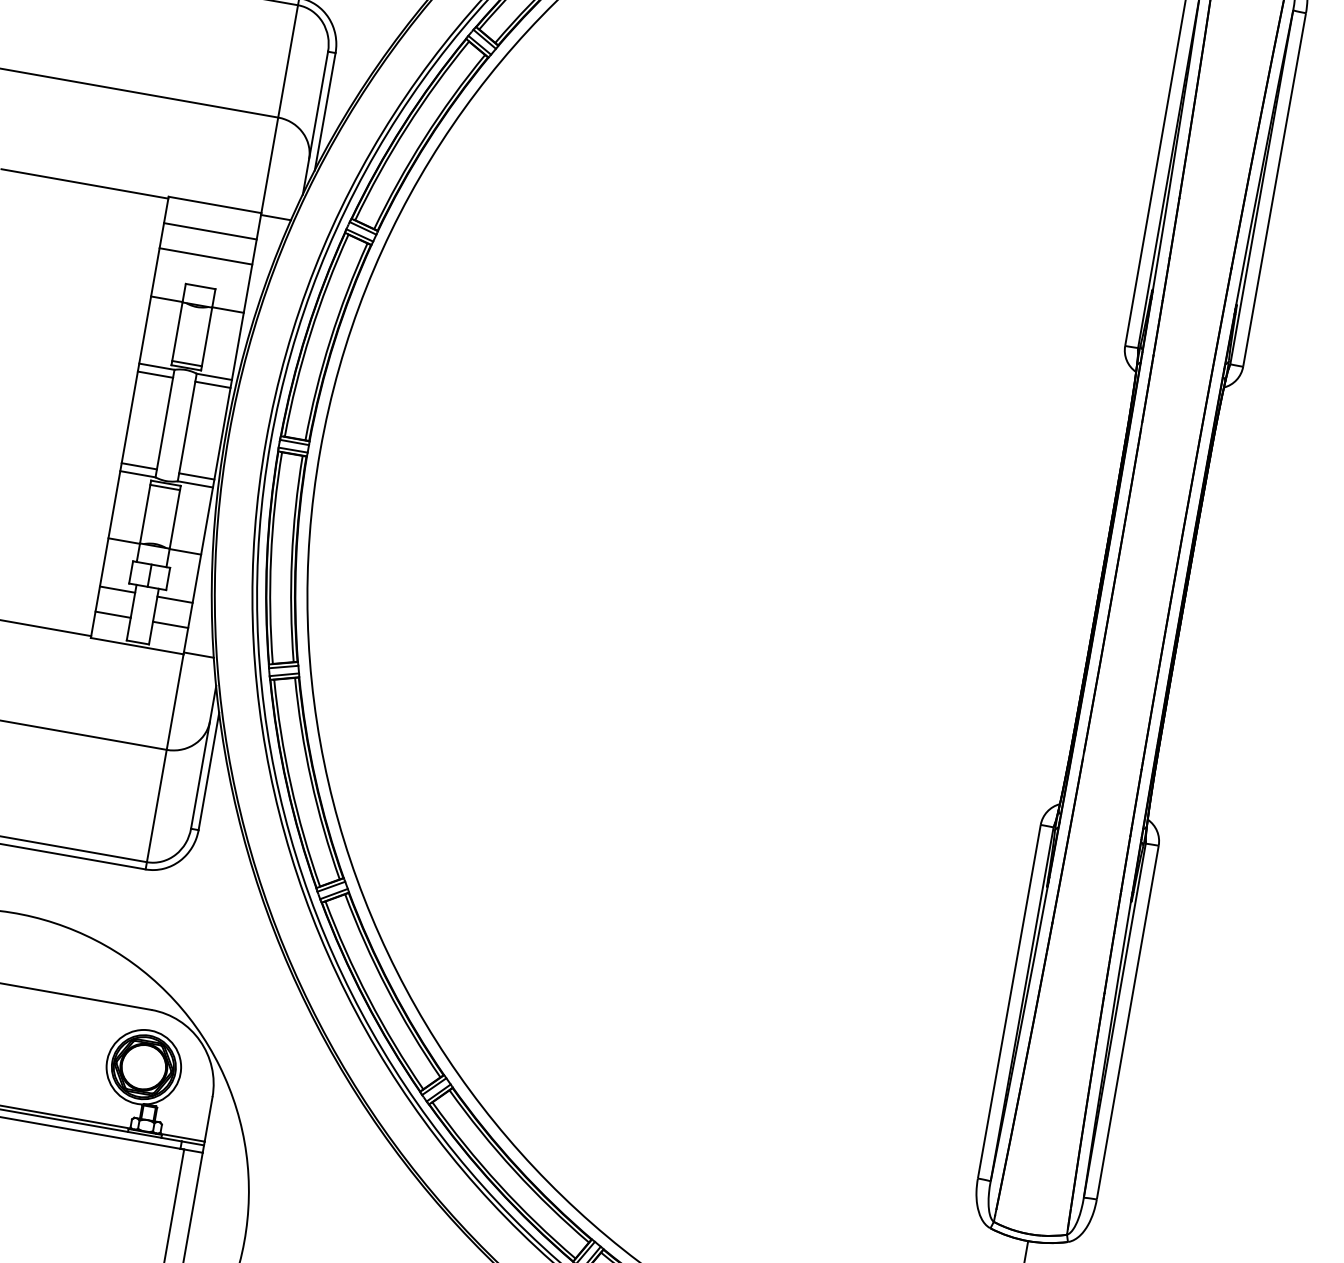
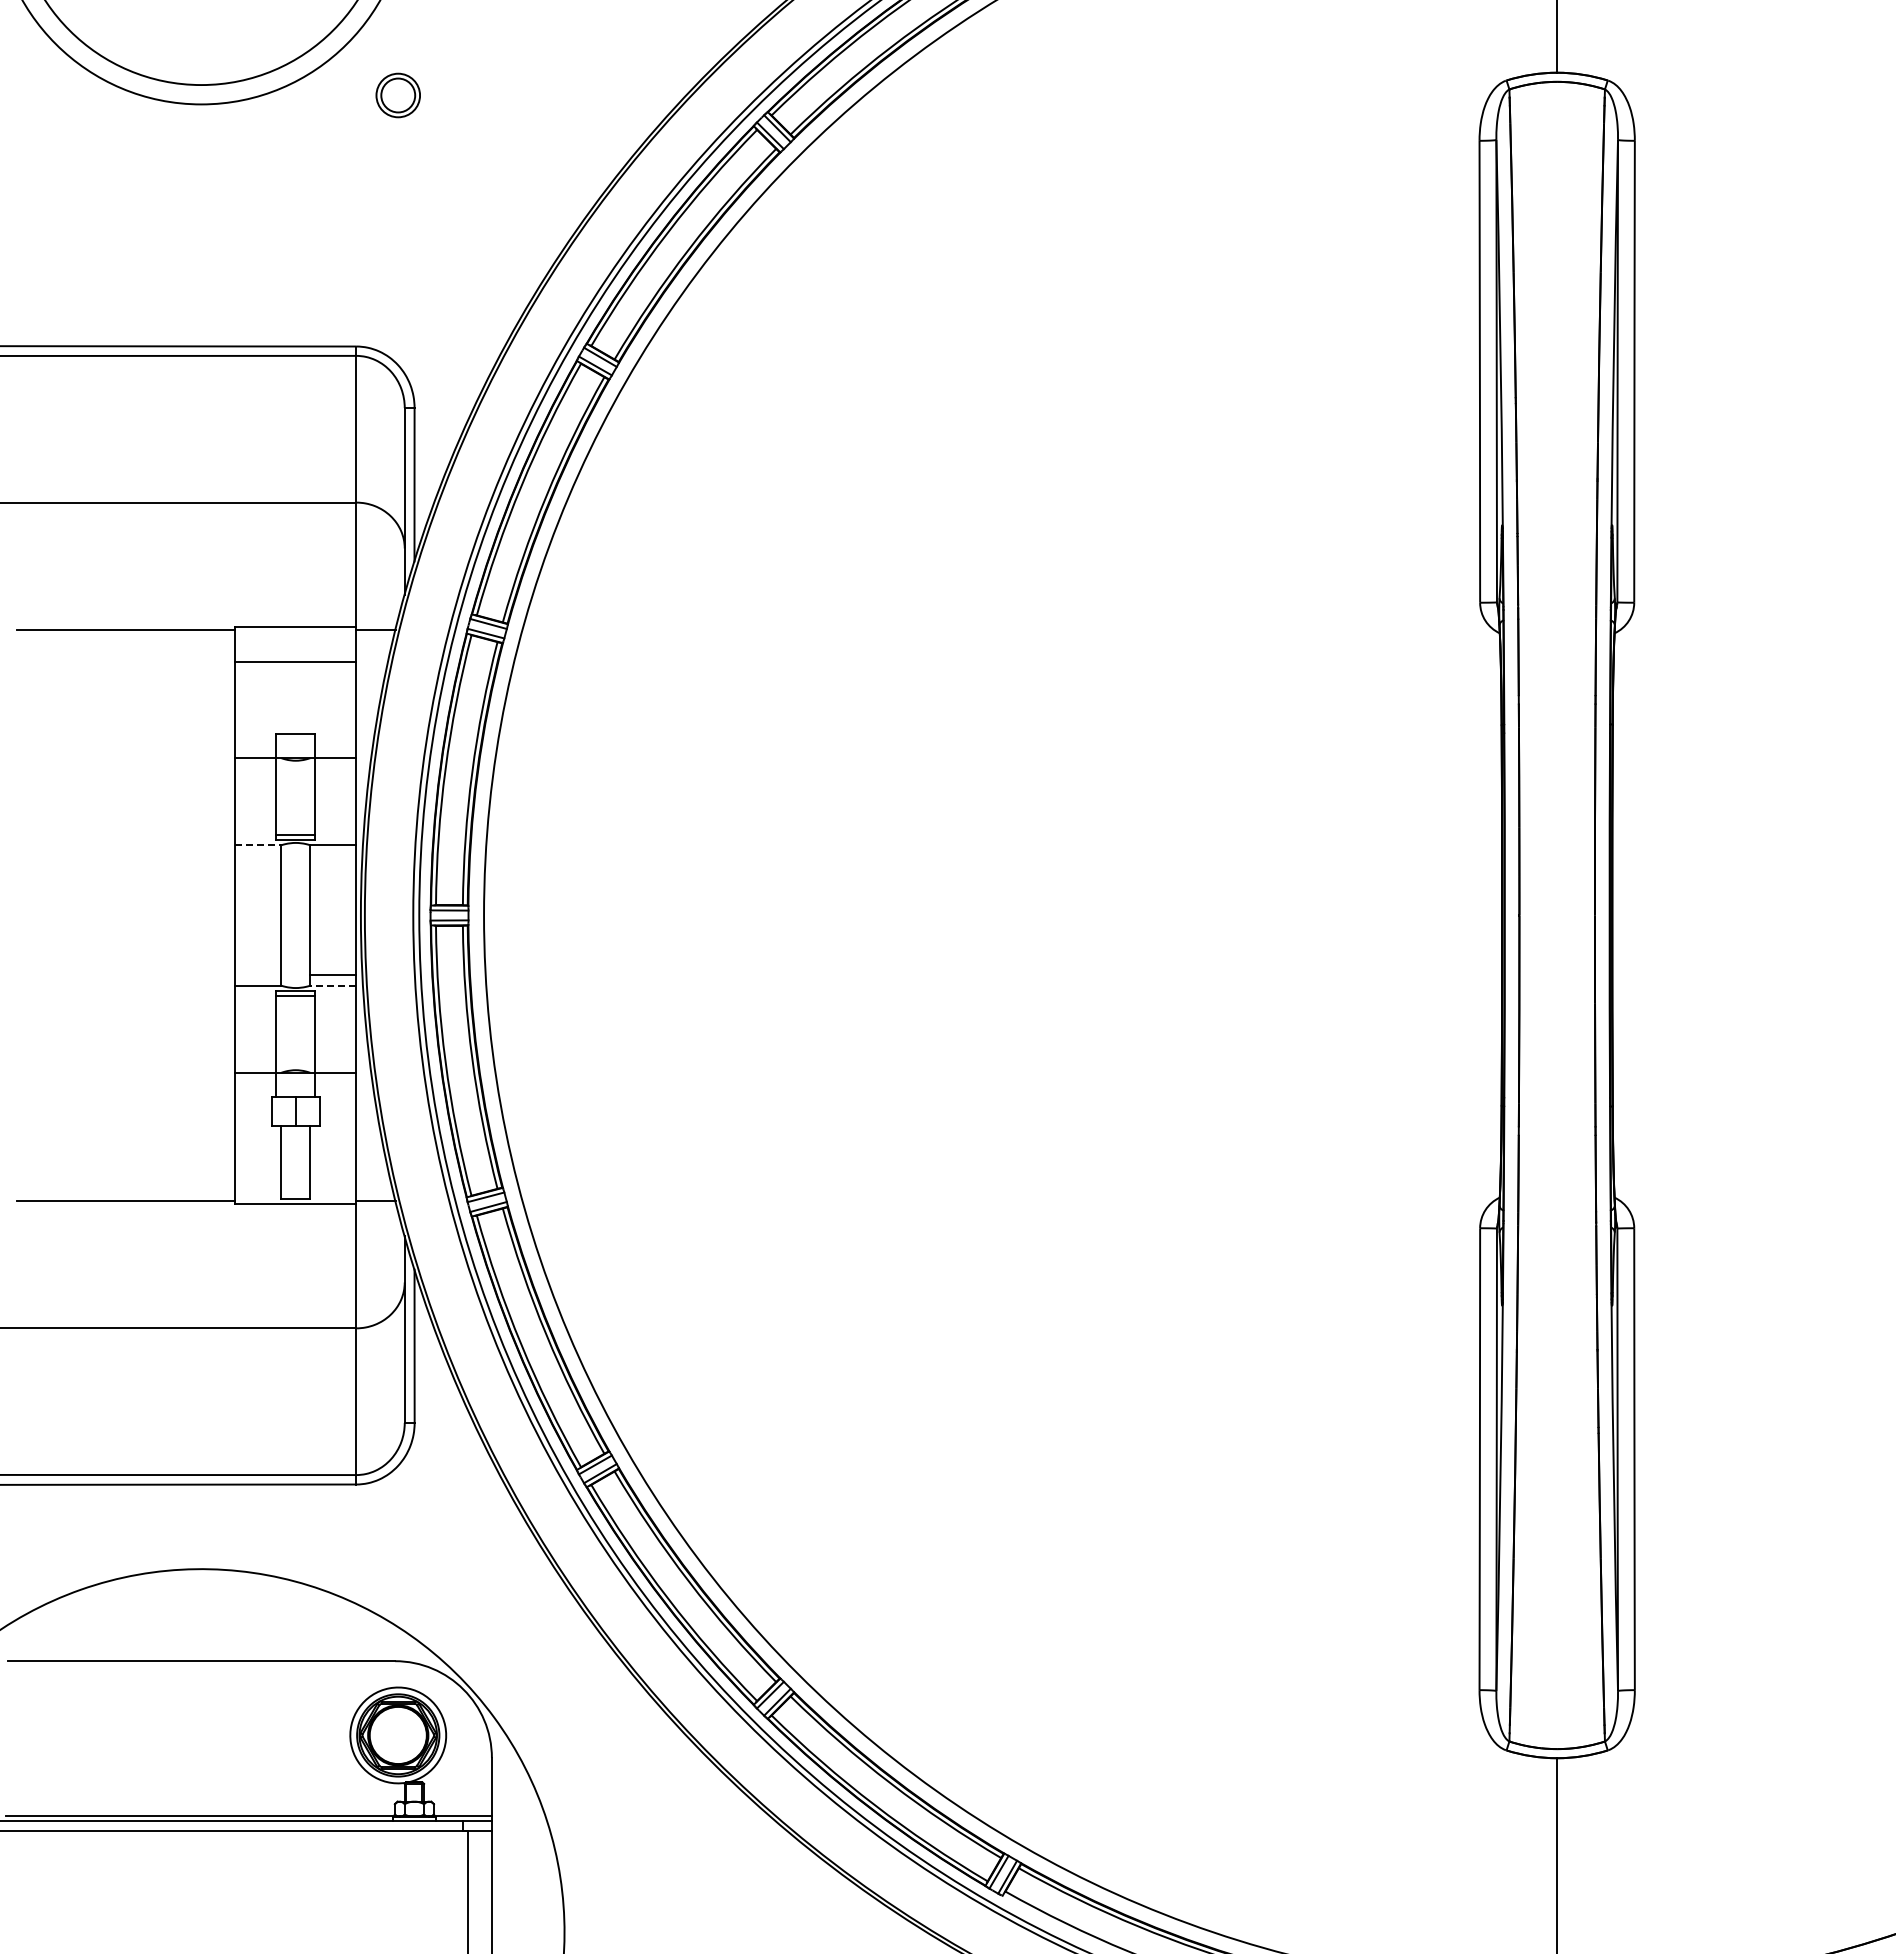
line: (205, 256) -> (295, 694), removed
line: (157, 366) -> (258, 845), solid -> dashed
line: (155, 374) -> (258, 855), removed
line: (213, 384) -> (333, 855), removed
line: (139, 466) -> (258, 975), removed
line: (194, 484) -> (332, 985), solid -> dashed
line: (117, 589) -> (258, 1136), removed
line: (175, 599) -> (333, 1136), removed
line: (113, 615) -> (258, 1169), removed
line: (170, 625) -> (333, 1169), removed

